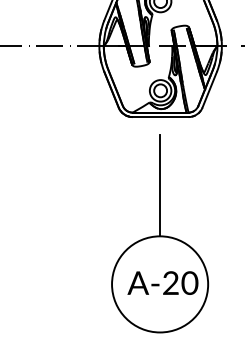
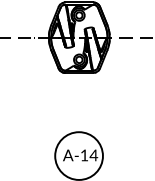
line: (160, 186) -> (79, 107), removed
text: (181, 283) -> (89, 155), A-20 -> A-14

